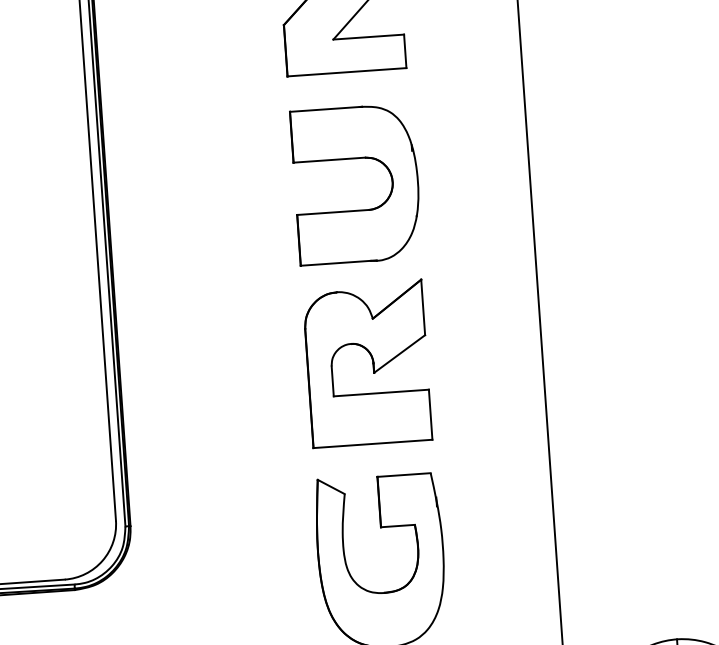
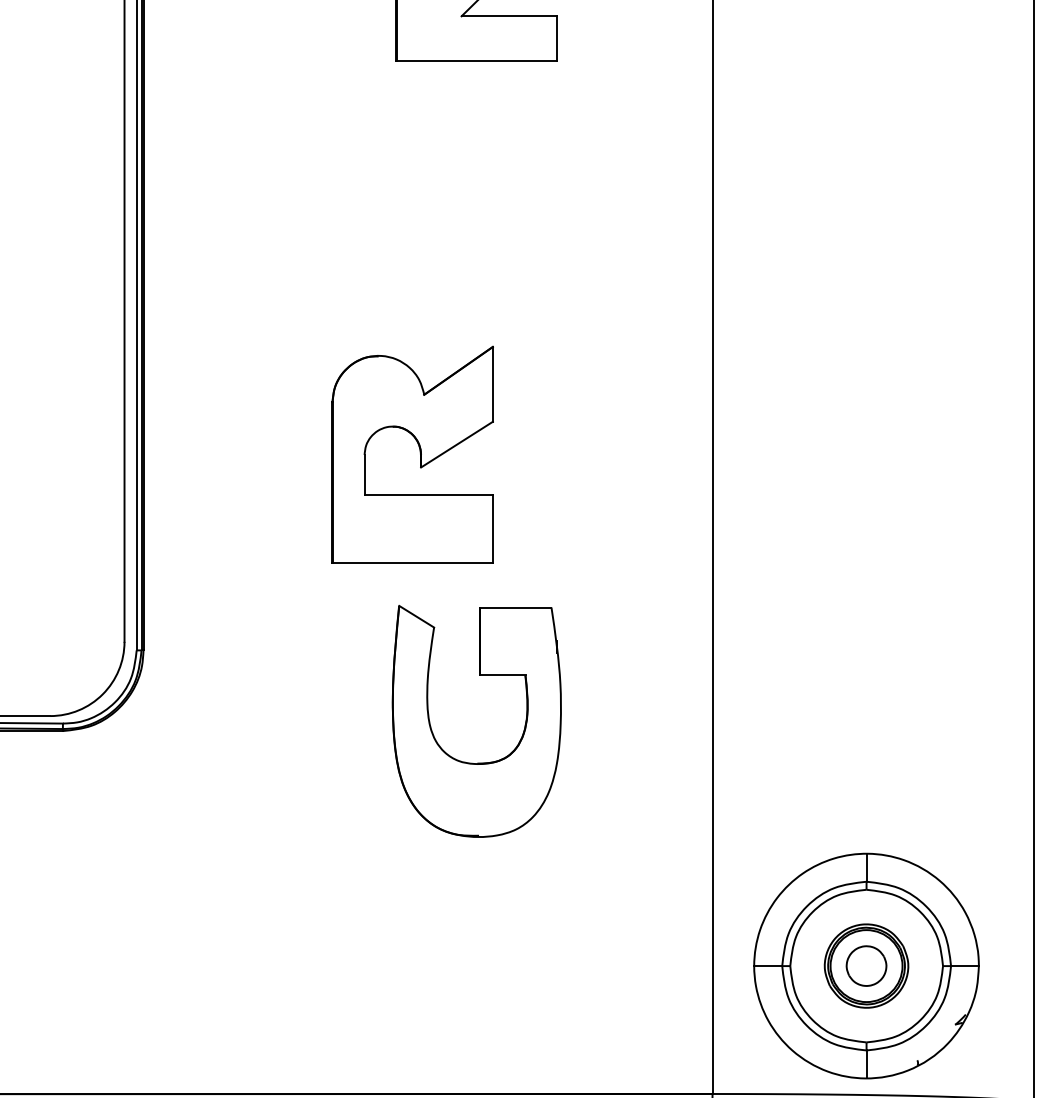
part: (357, 210) -> (478, 247), removed
part: (372, 361) -> (419, 452), moved

